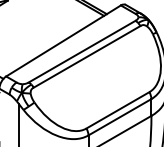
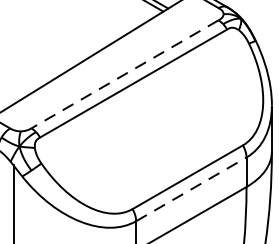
line: (82, 51) -> (125, 74), solid -> dashed
line: (120, 116) -> (192, 188), solid -> dashed

